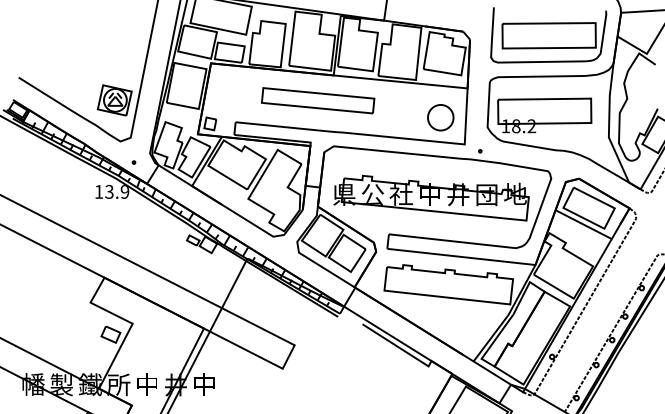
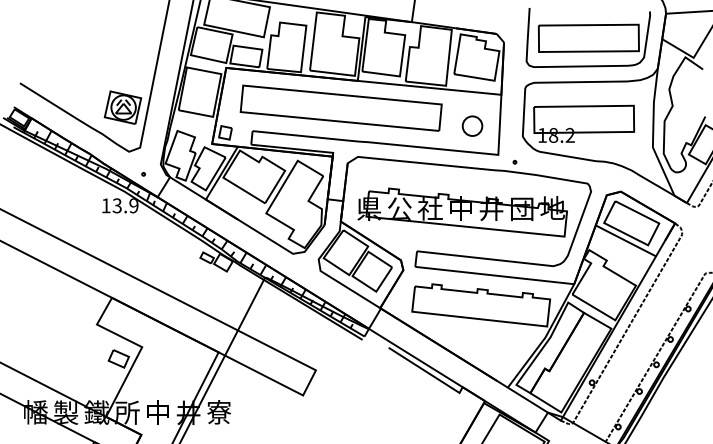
part: (317, 100) -> (340, 107), size x1.67
part: (440, 117) -> (472, 126), size x0.71
text: (204, 384) -> (219, 412), 中 -> 寮

